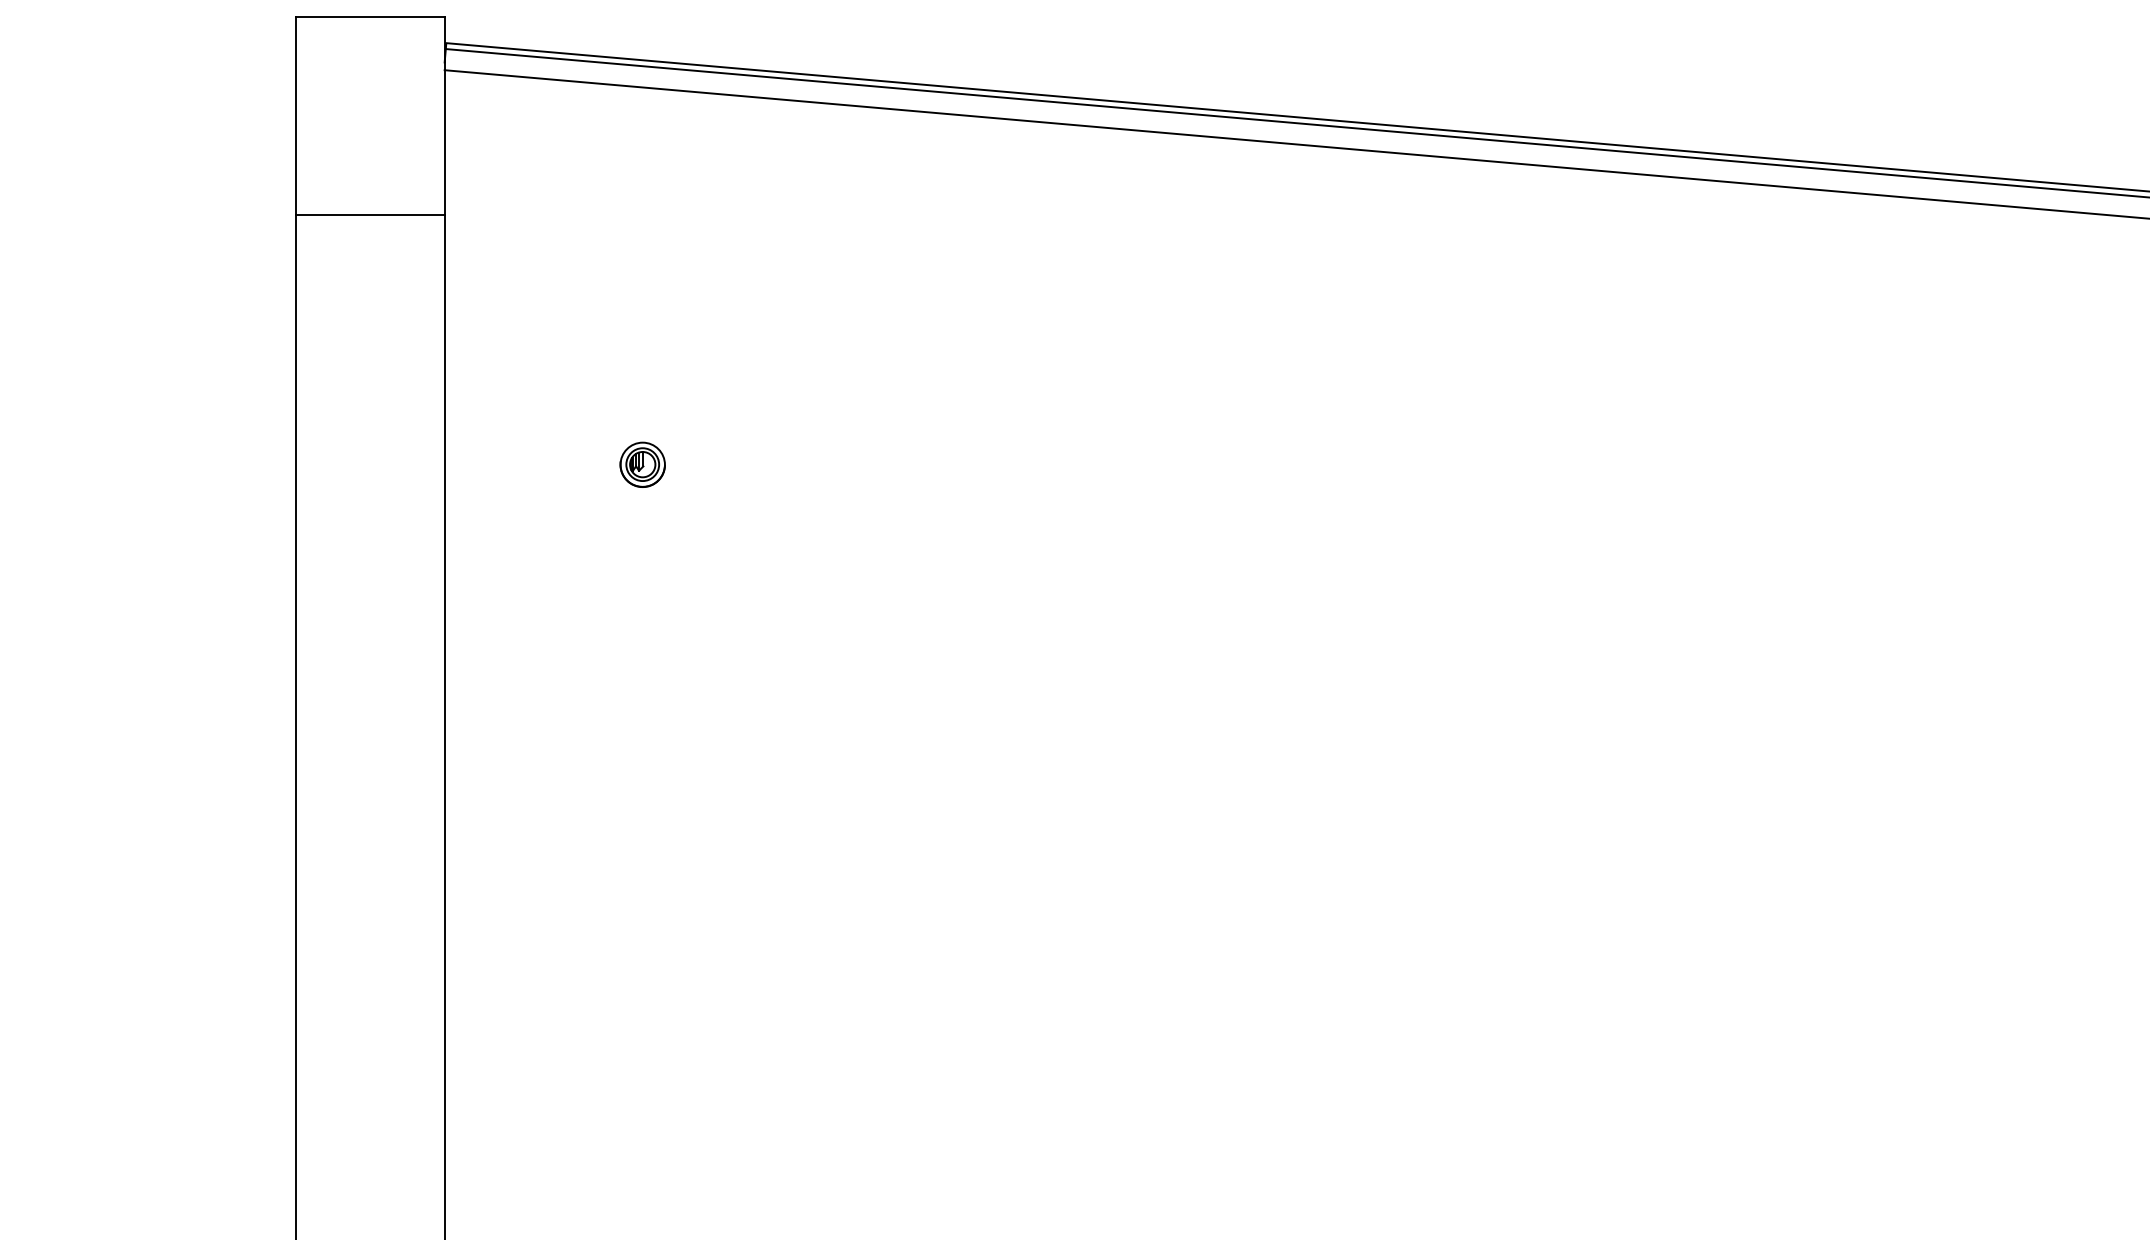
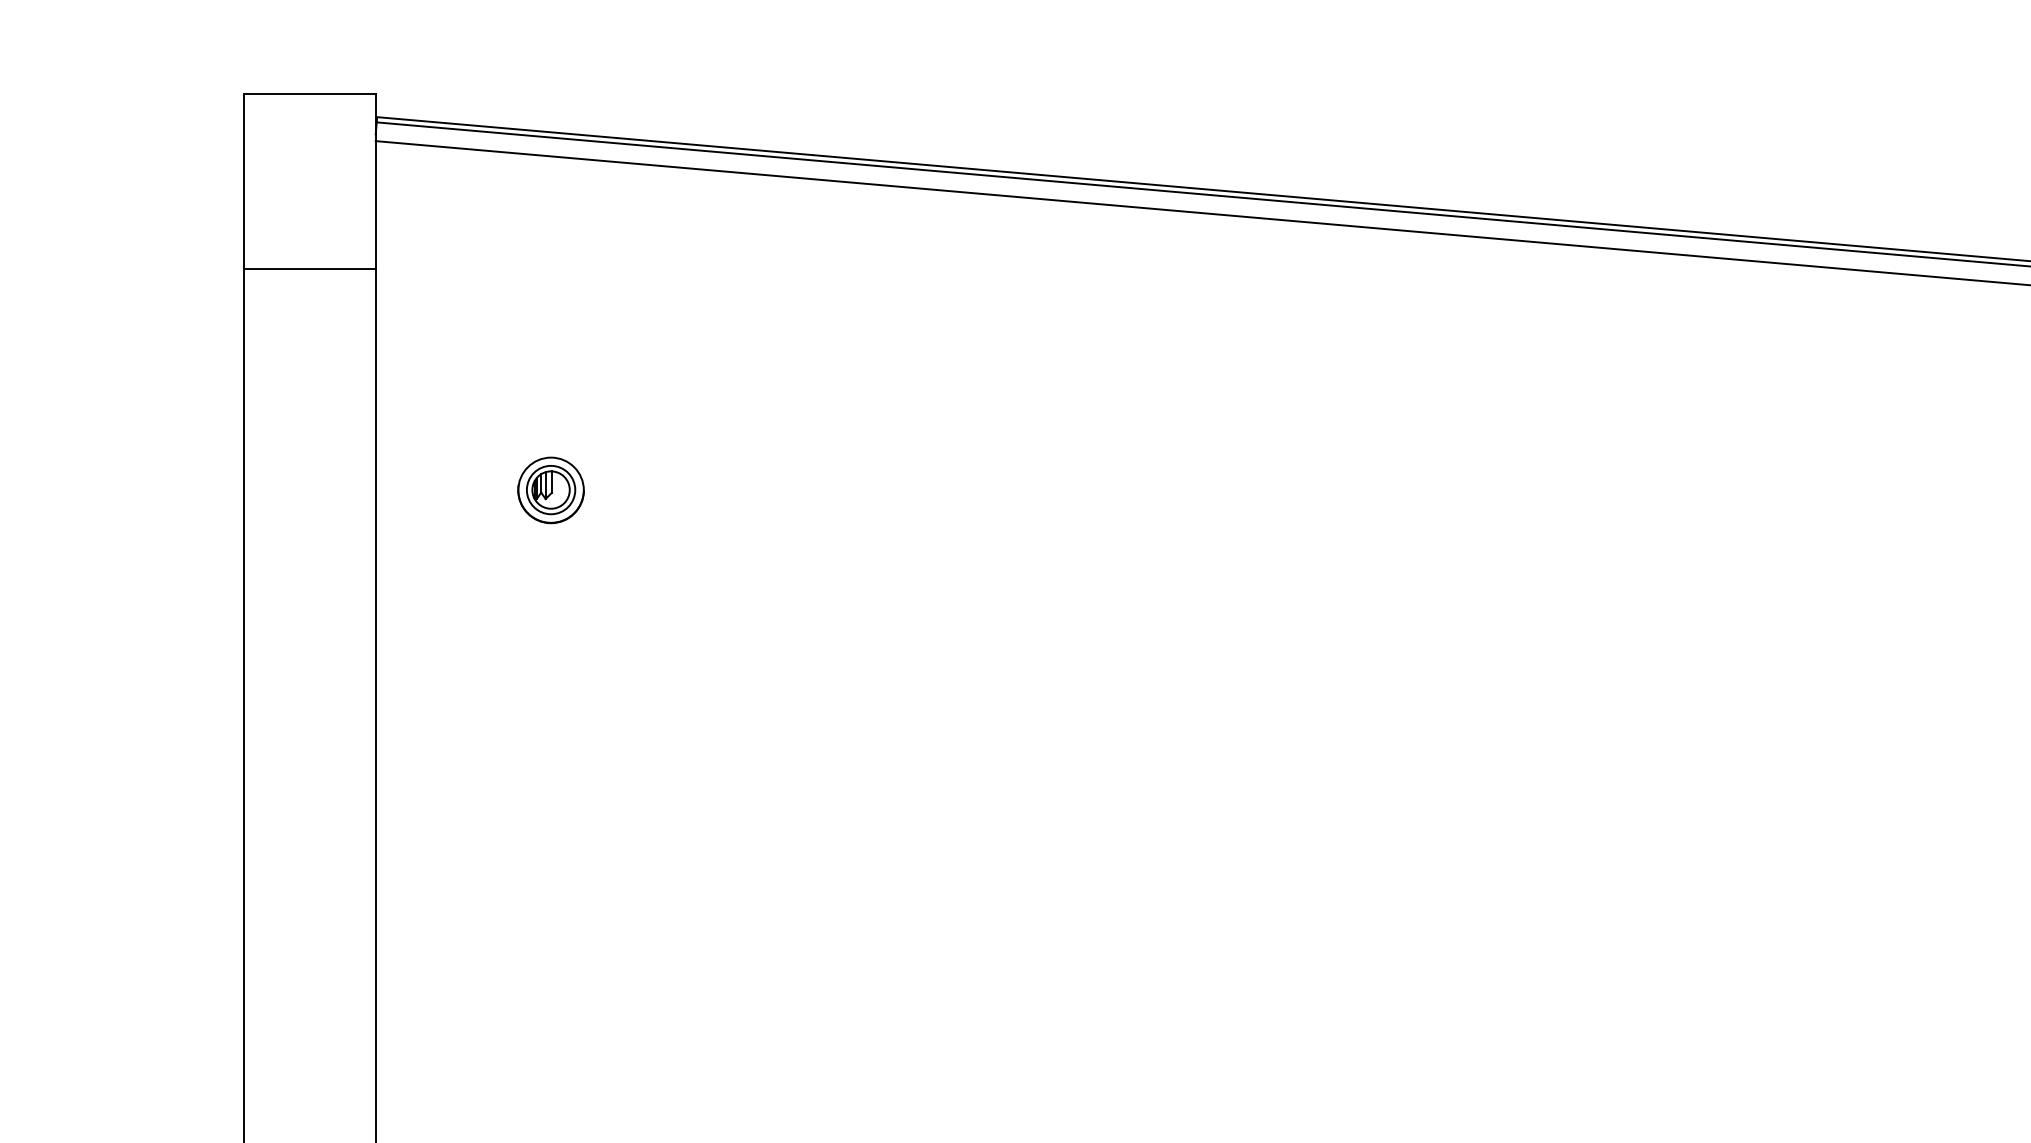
part: (642, 464) -> (550, 490), size x1.67

